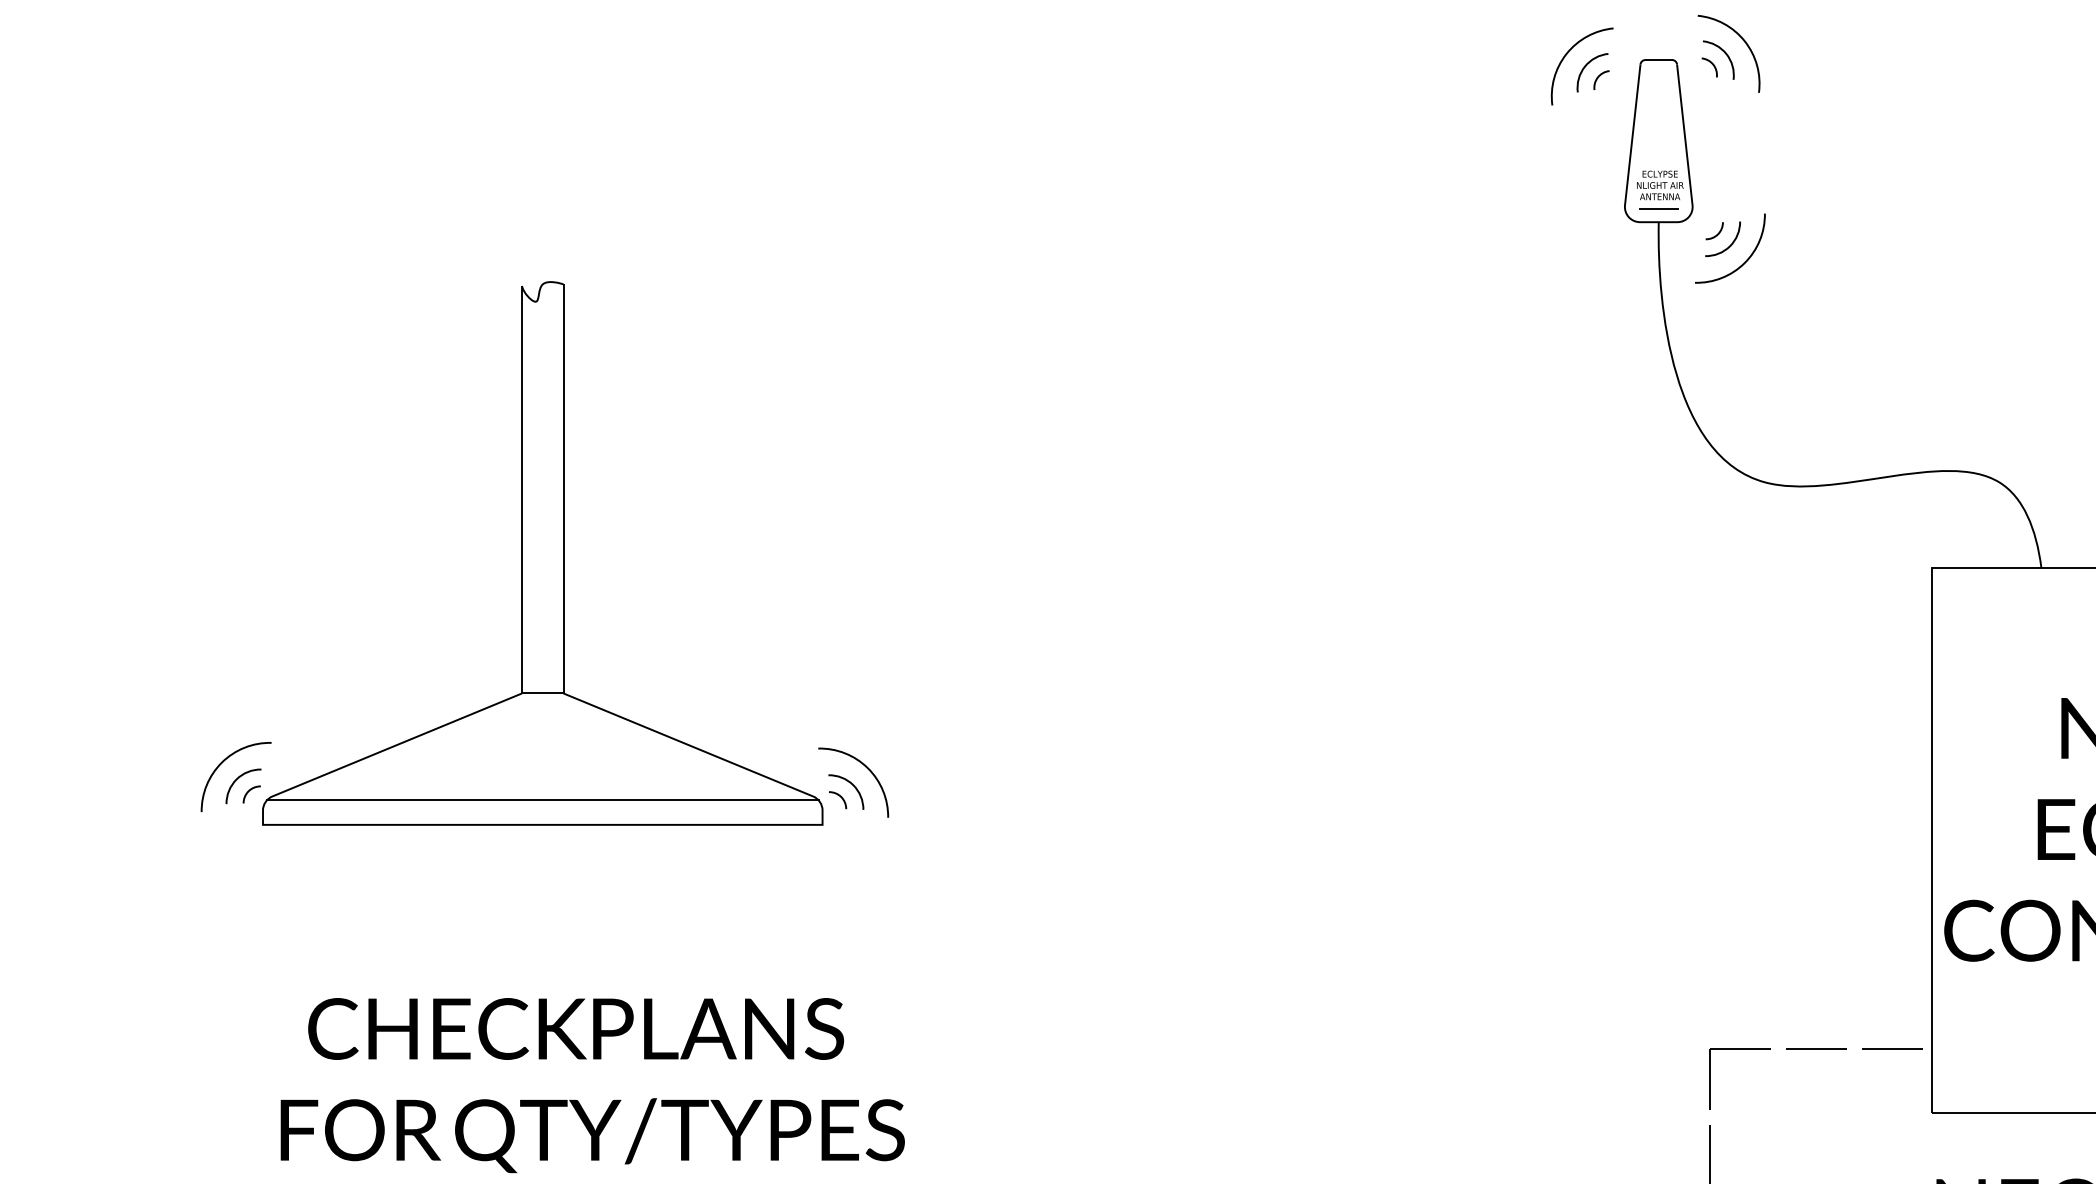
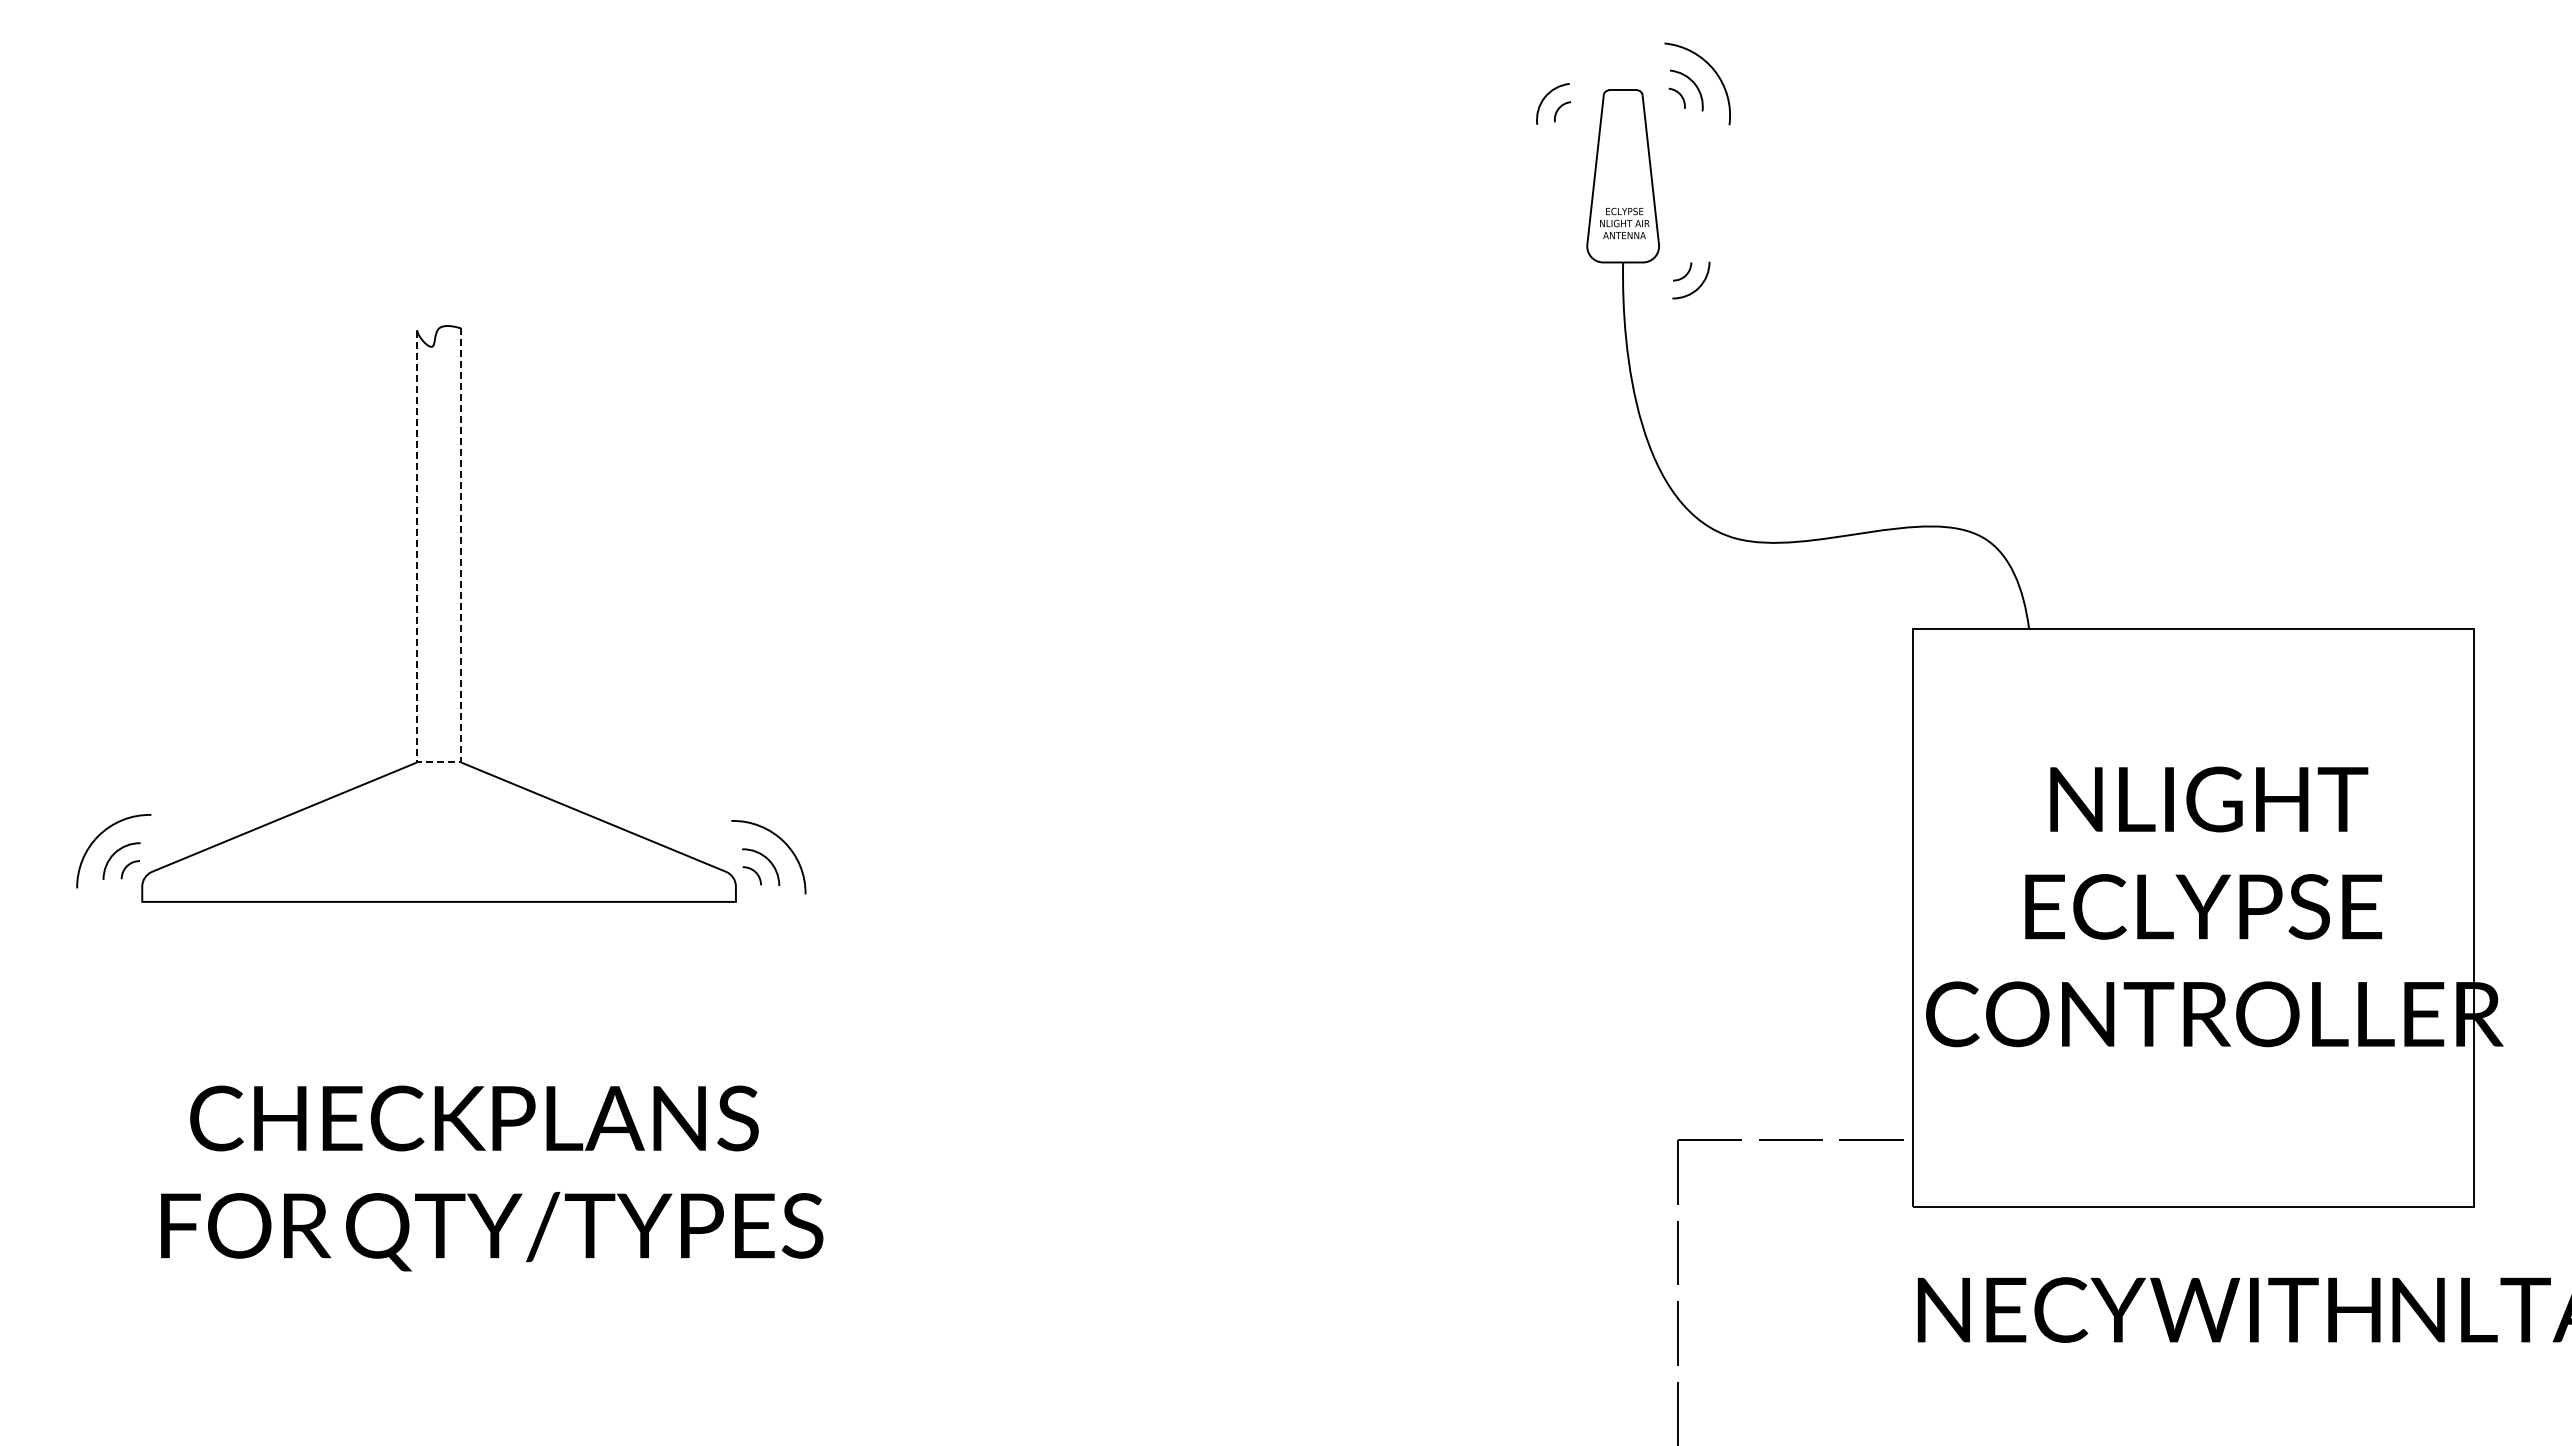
arc: (1567, 54) -> (1526, 84), removed
line: (1659, 209) -> (1623, 248), removed
arc: (1740, 265) -> (1709, 308), removed
line: (543, 693) -> (439, 762), solid -> dashed
line: (542, 799) -> (438, 875), removed

